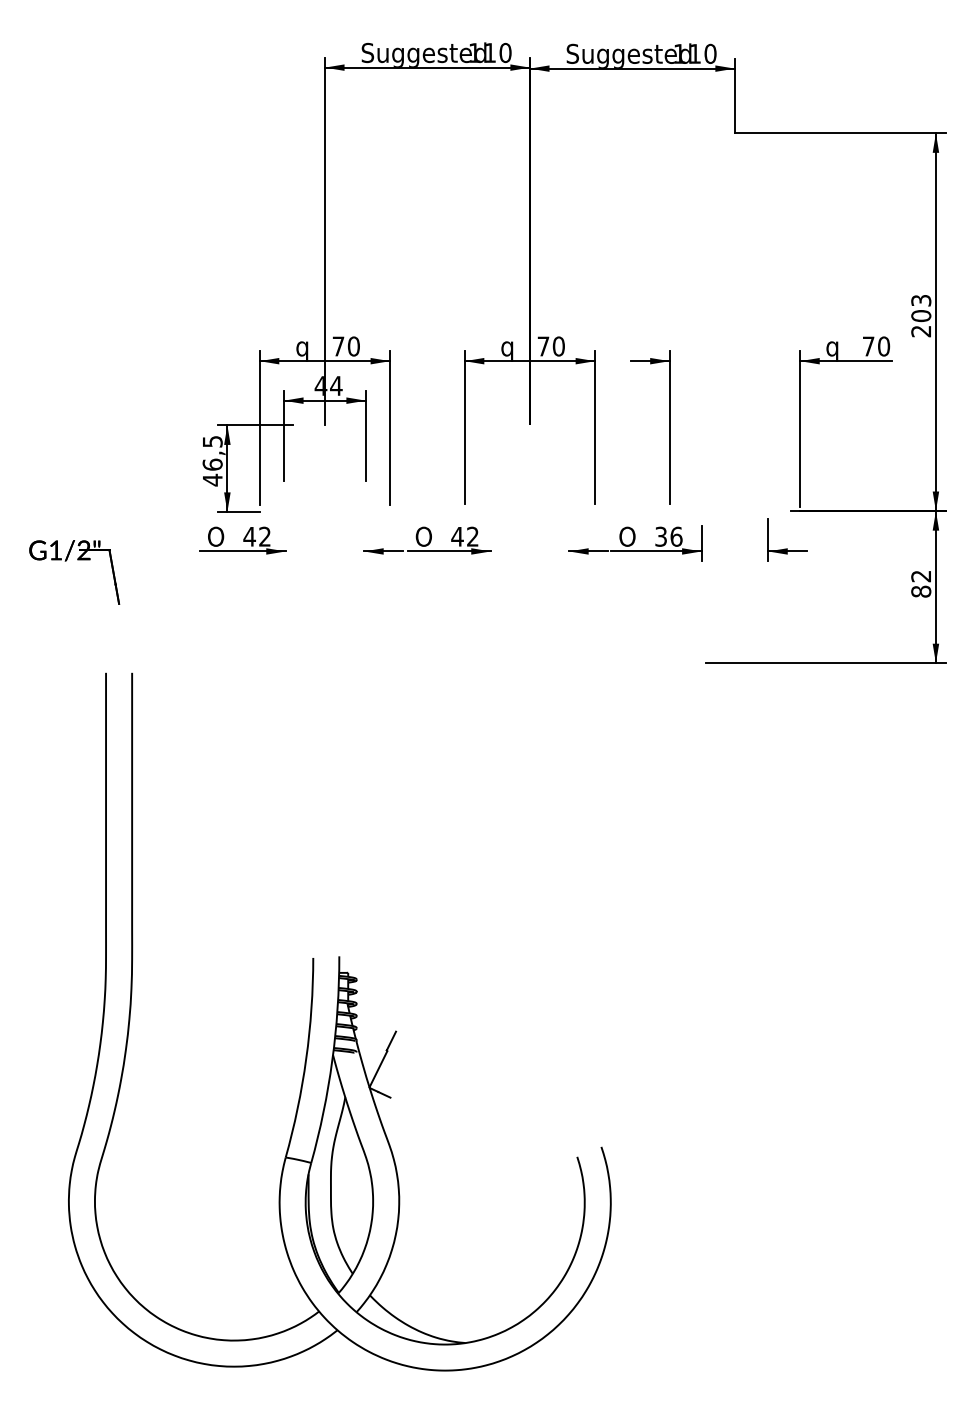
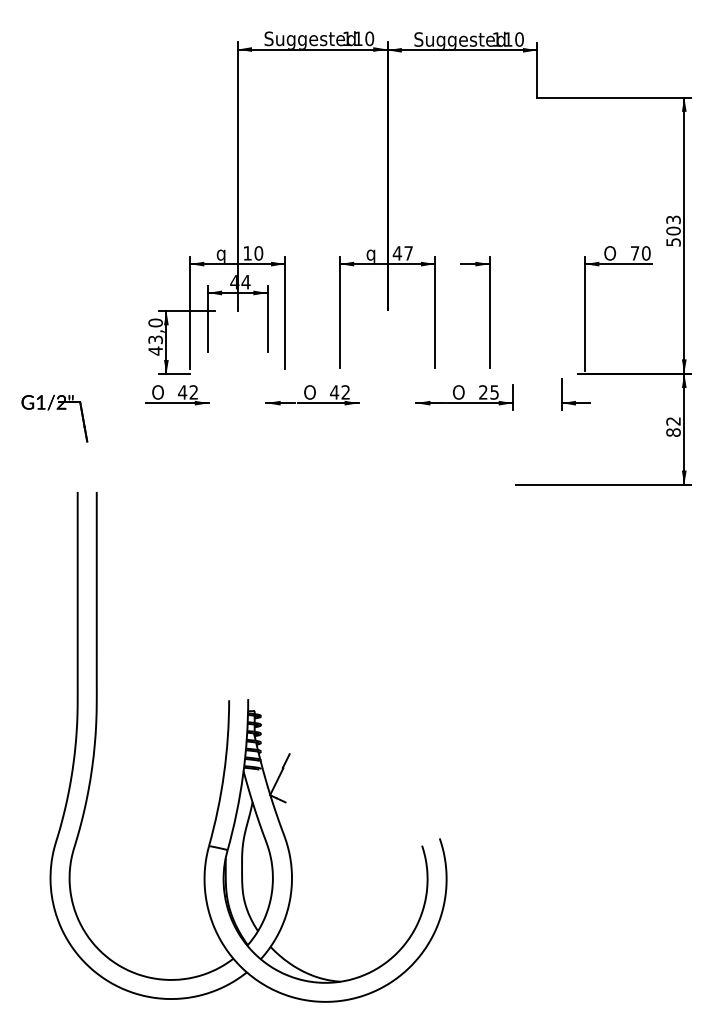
text: (921, 331) -> (673, 242), 203 -> 503
text: (338, 346) -> (247, 253), 70 -> 10
text: (550, 346) -> (402, 253), 70 -> 47
text: (834, 347) -> (610, 254), q -> O
text: (212, 452) -> (155, 330), 46,5 -> 43,0
text: (668, 536) -> (488, 392), 36 -> 25

